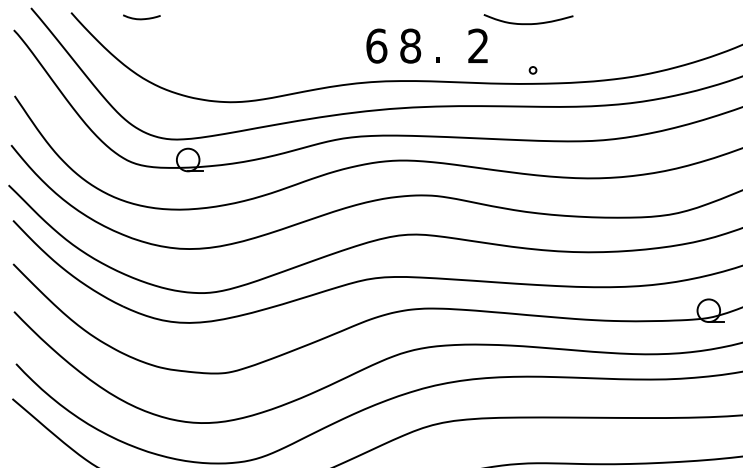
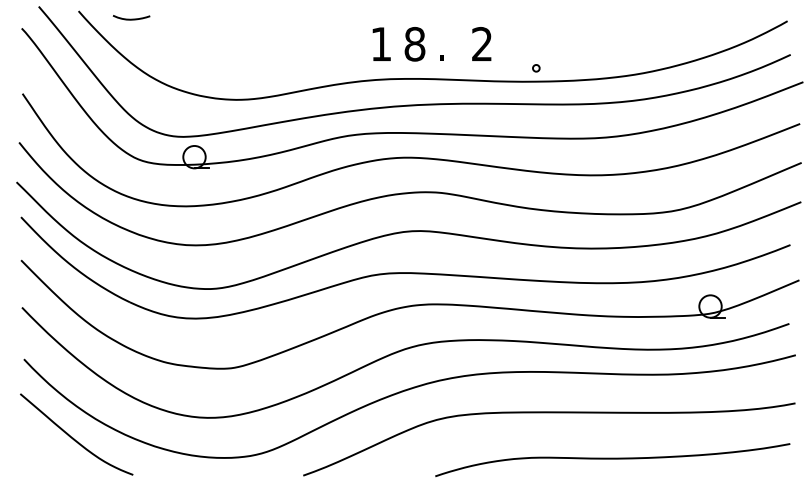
curve: (141, 18) -> (131, 18), moved
curve: (528, 23) -> (531, 21), removed
text: (376, 45) -> (381, 43), 6 -> 1

